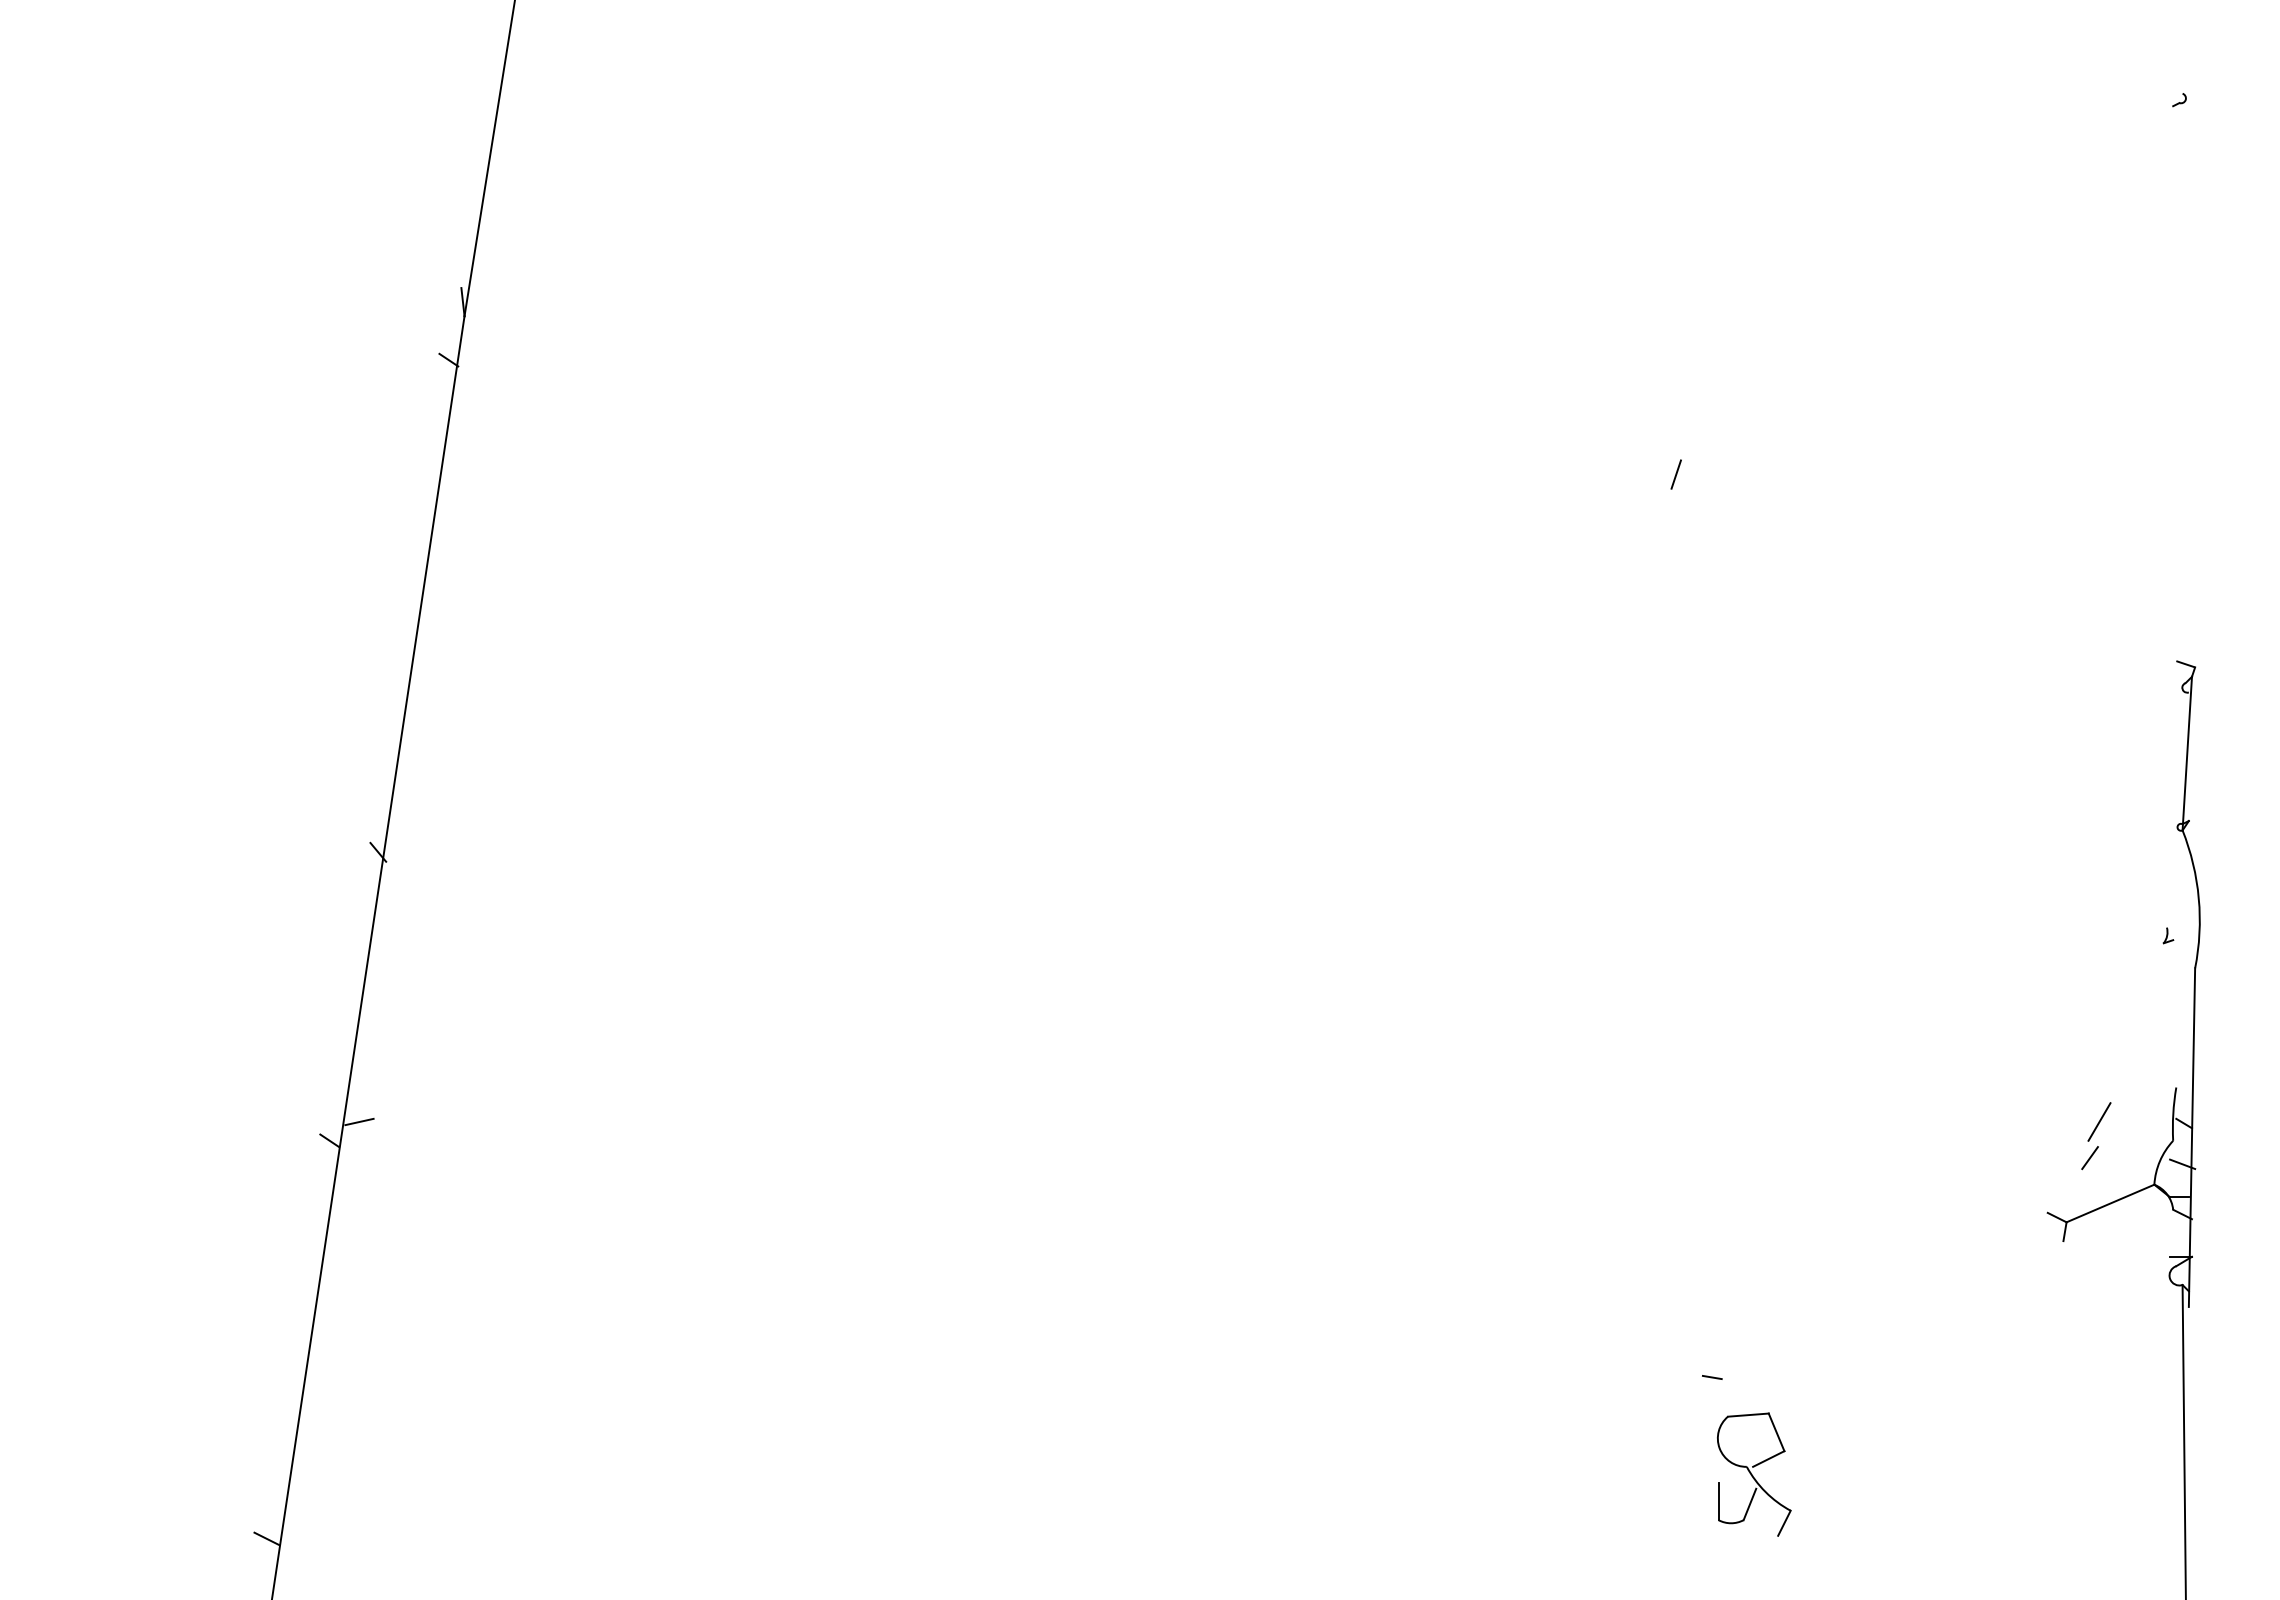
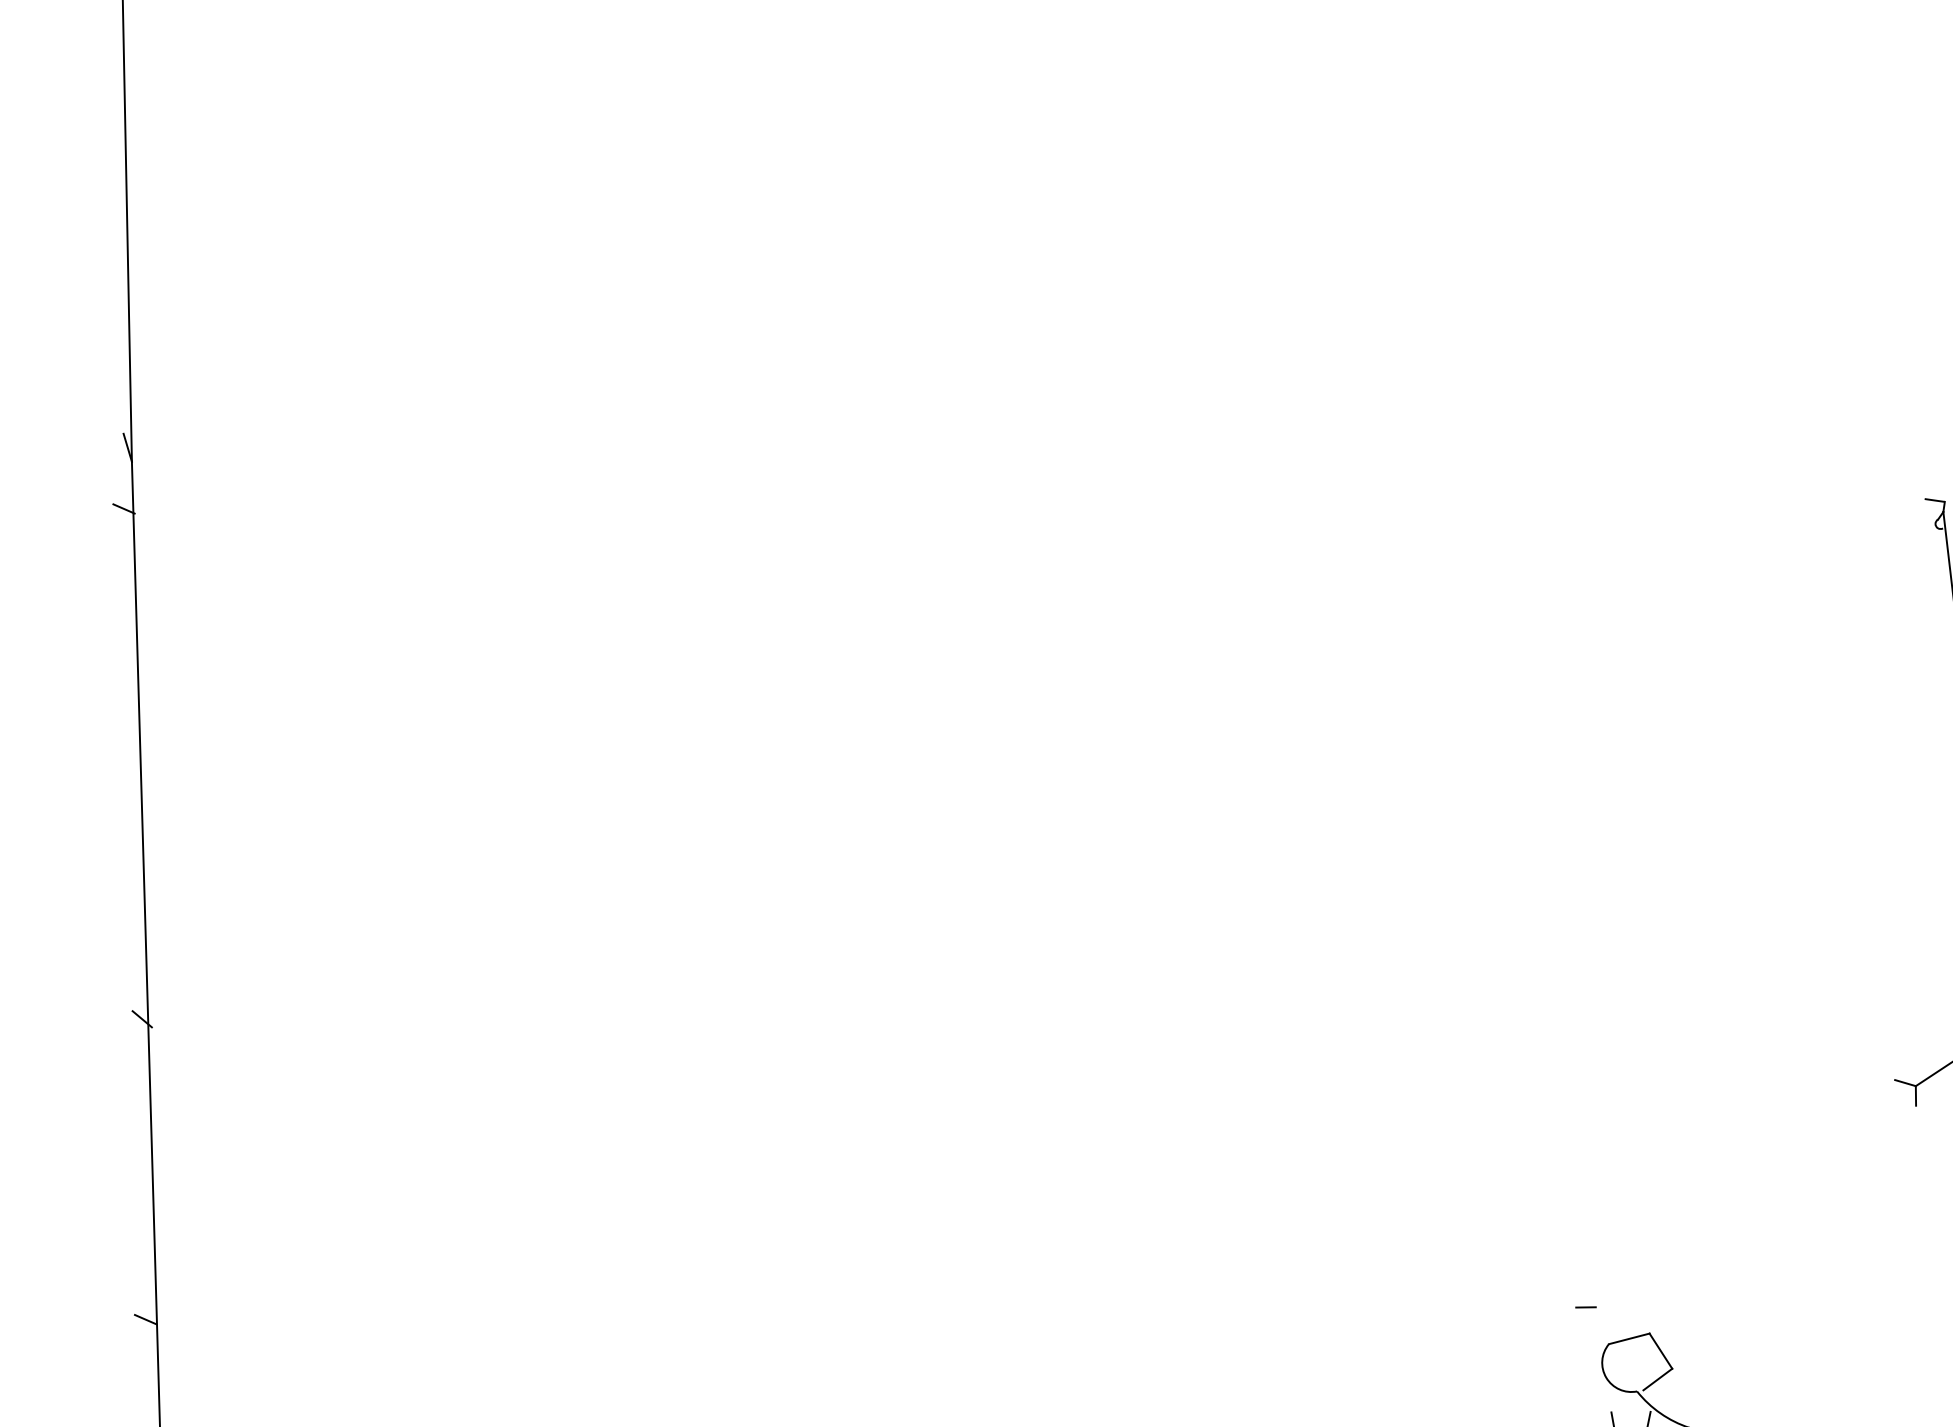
line: (1675, 474) -> (1384, 401), removed
line: (359, 1121) -> (172, 1294), removed
line: (2099, 1121) -> (1930, 978), removed
line: (2089, 1158) -> (1927, 1017), removed

